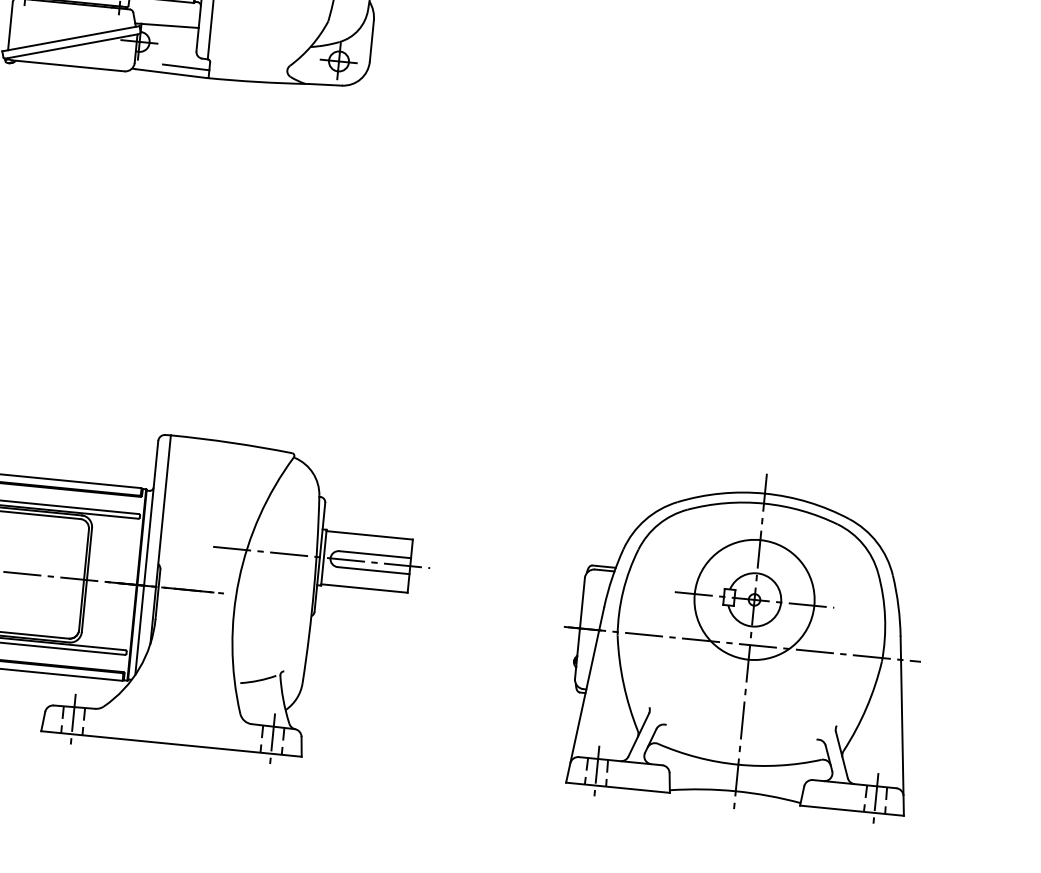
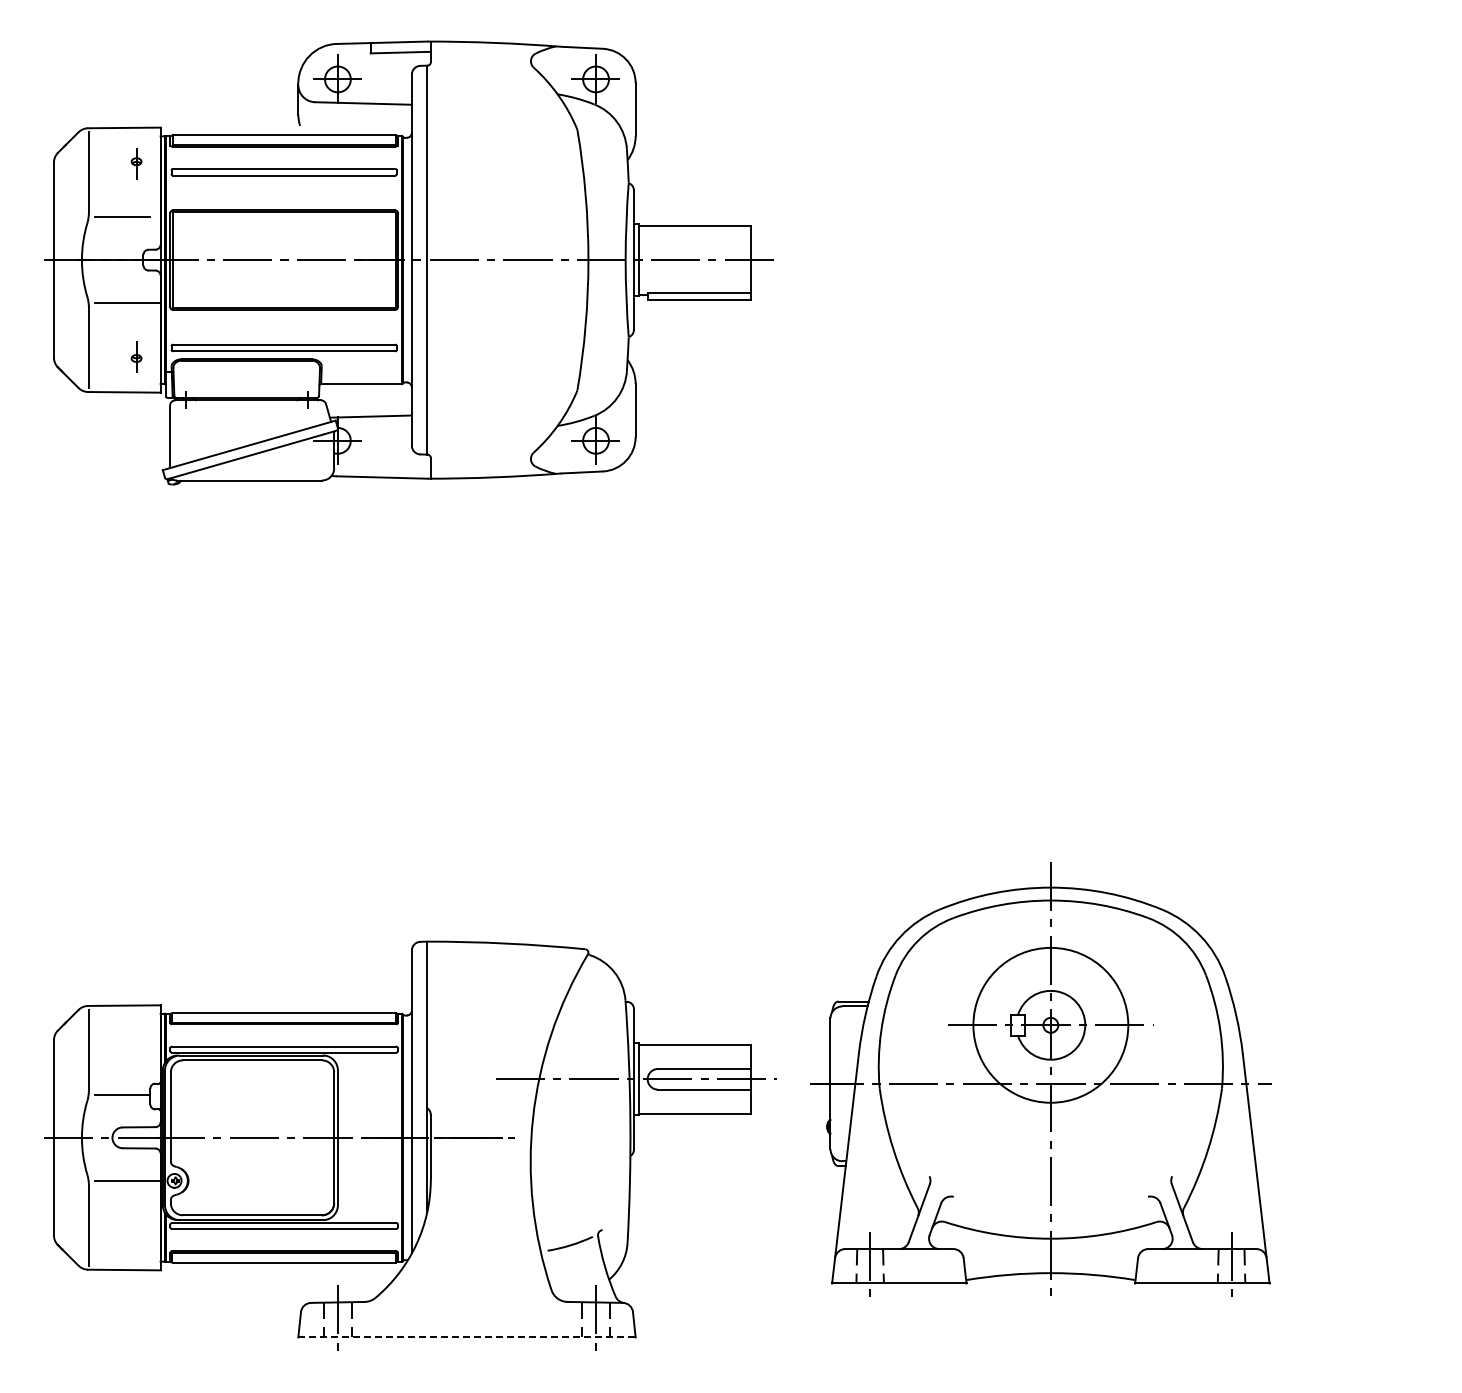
line: (186, 67) -> (400, 467), removed
part: (742, 640) -> (1040, 1079), moved
line: (171, 743) -> (466, 1337), solid -> dashed

